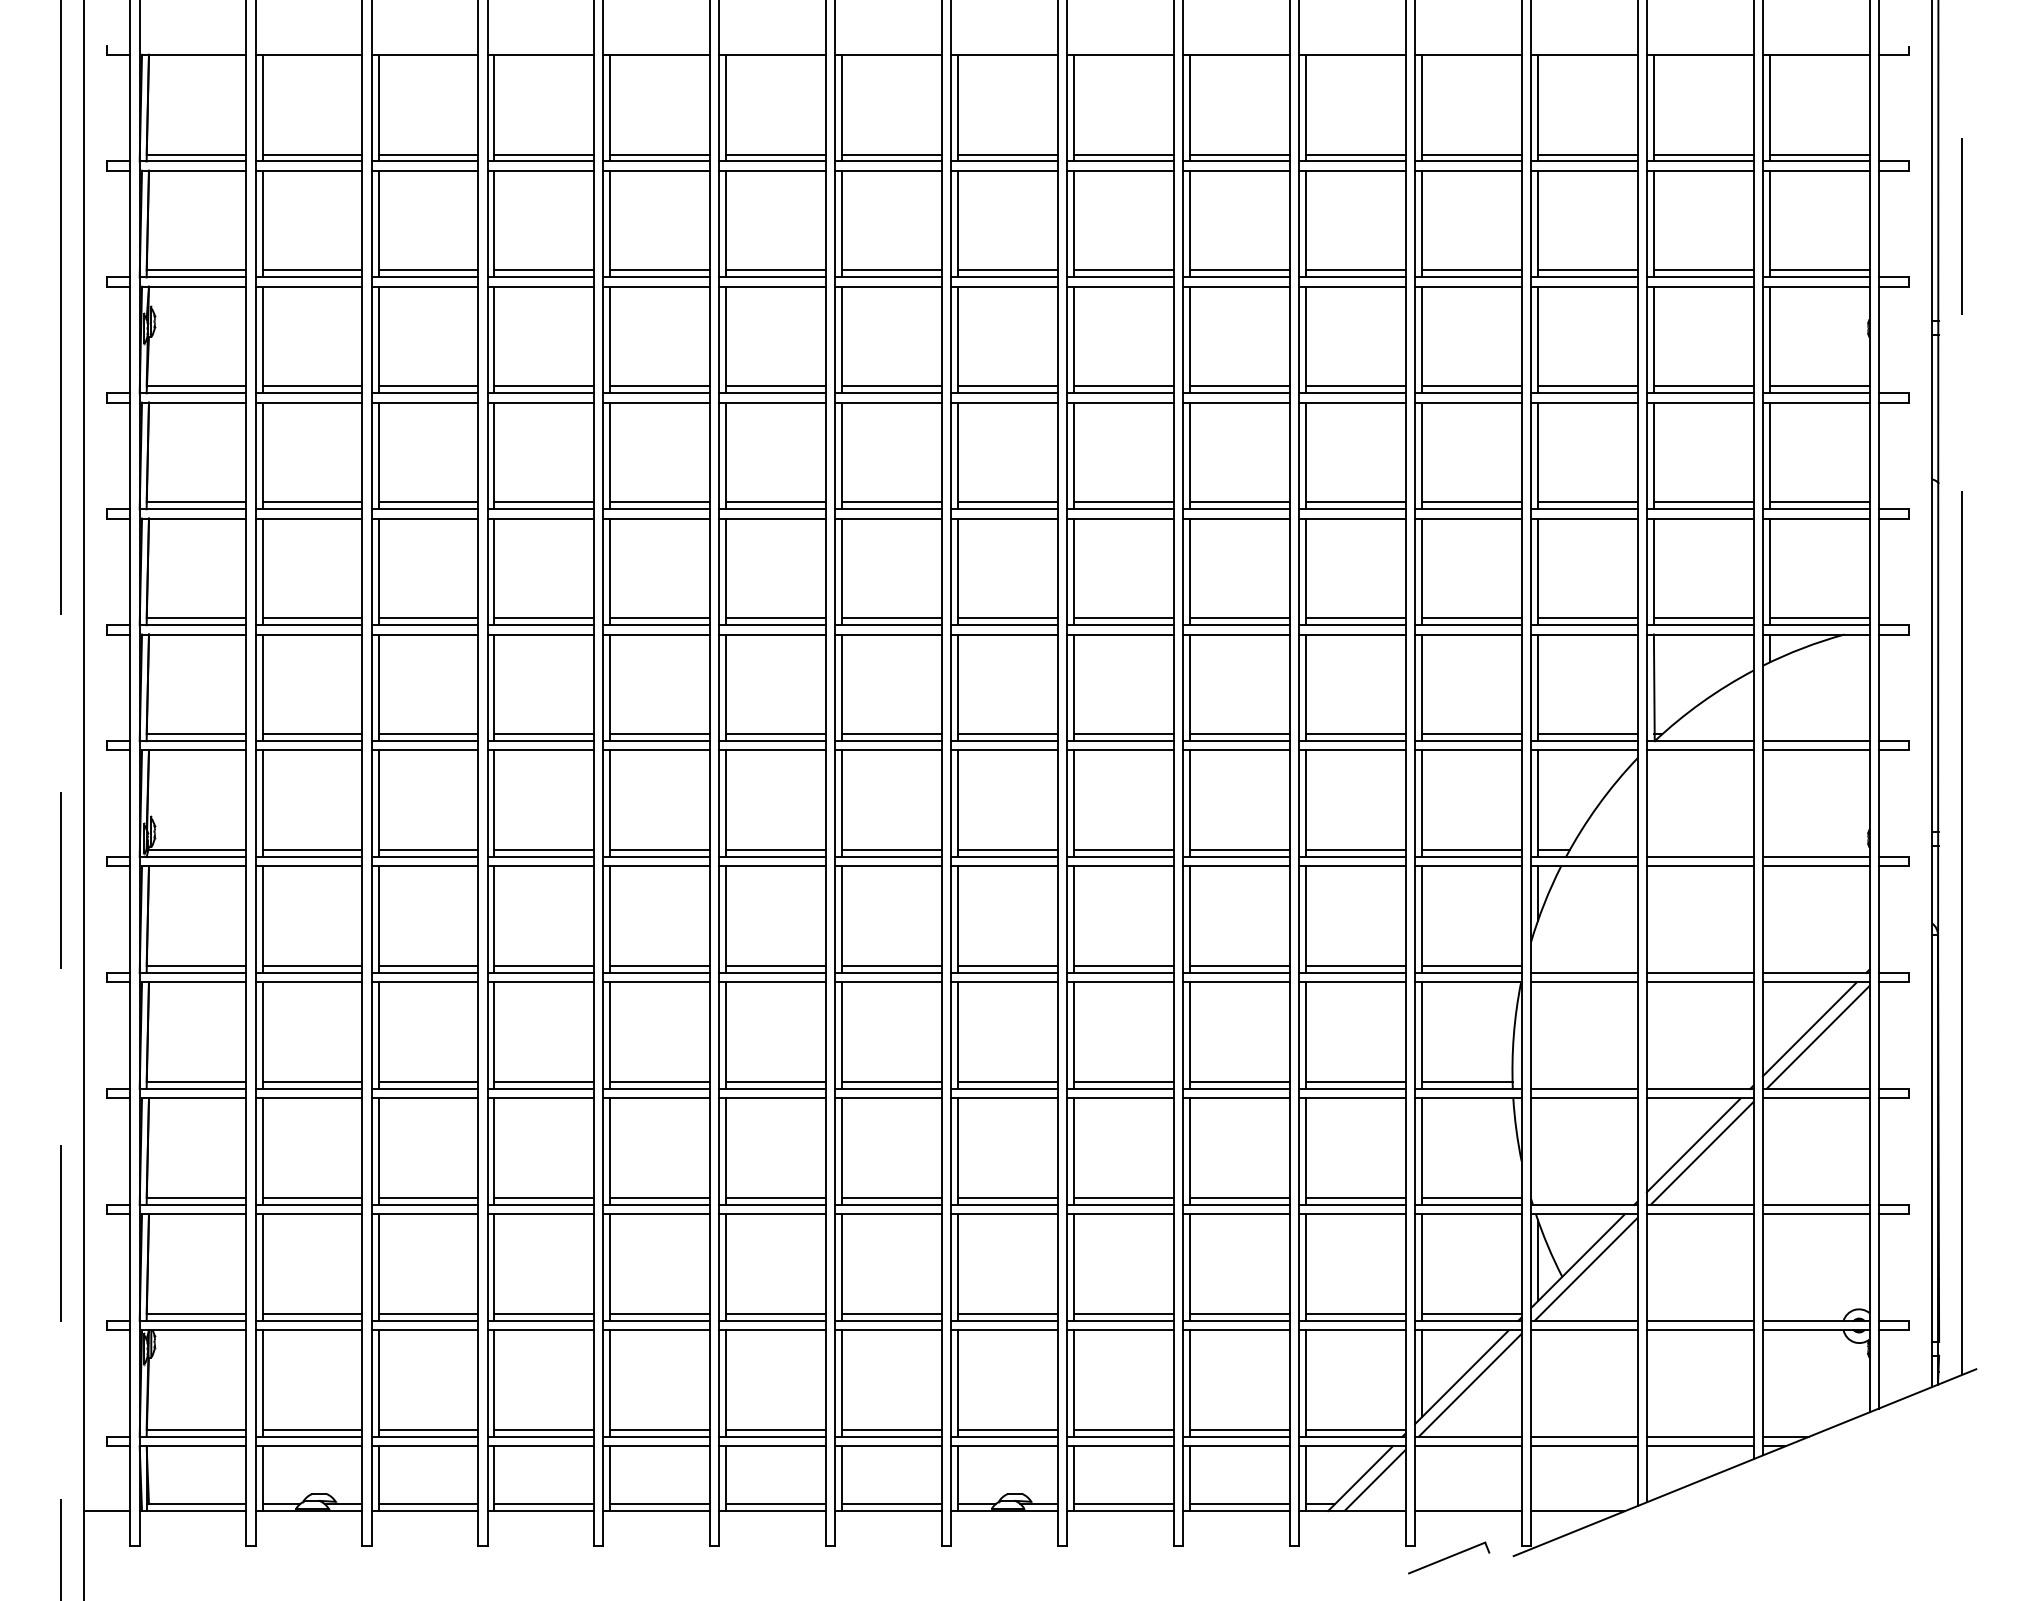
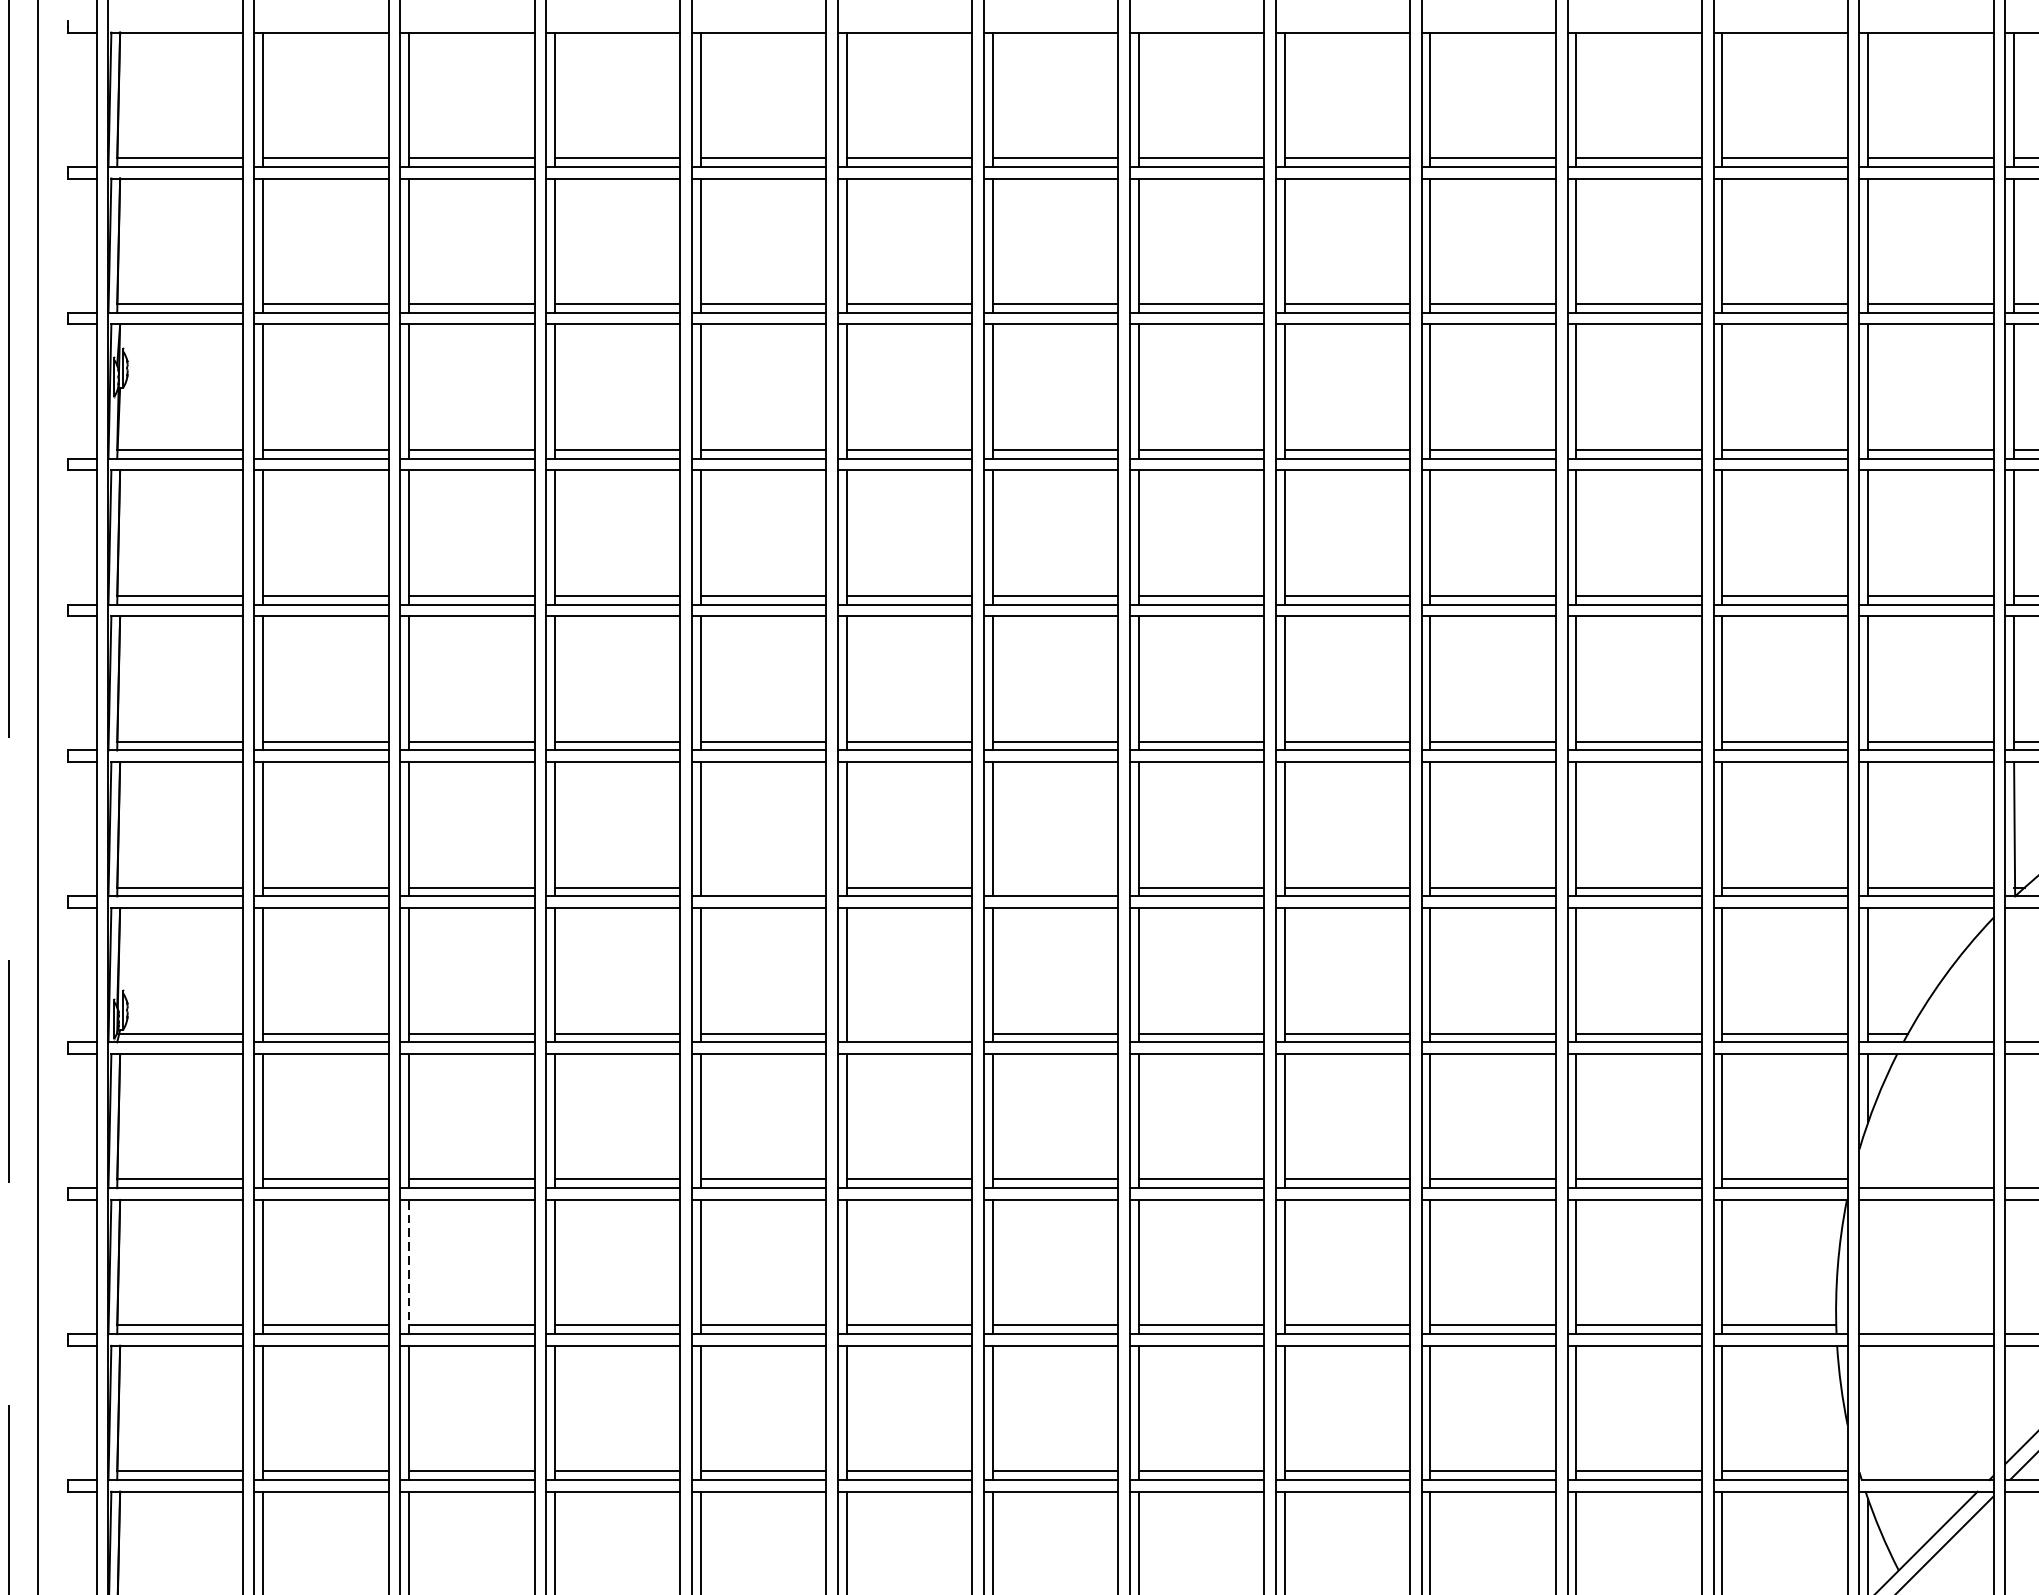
line: (660, 734) -> (763, 887), removed
line: (892, 734) -> (1055, 887), removed
line: (776, 850) -> (909, 1033), removed
line: (378, 1035) -> (408, 1266), solid -> dashed

